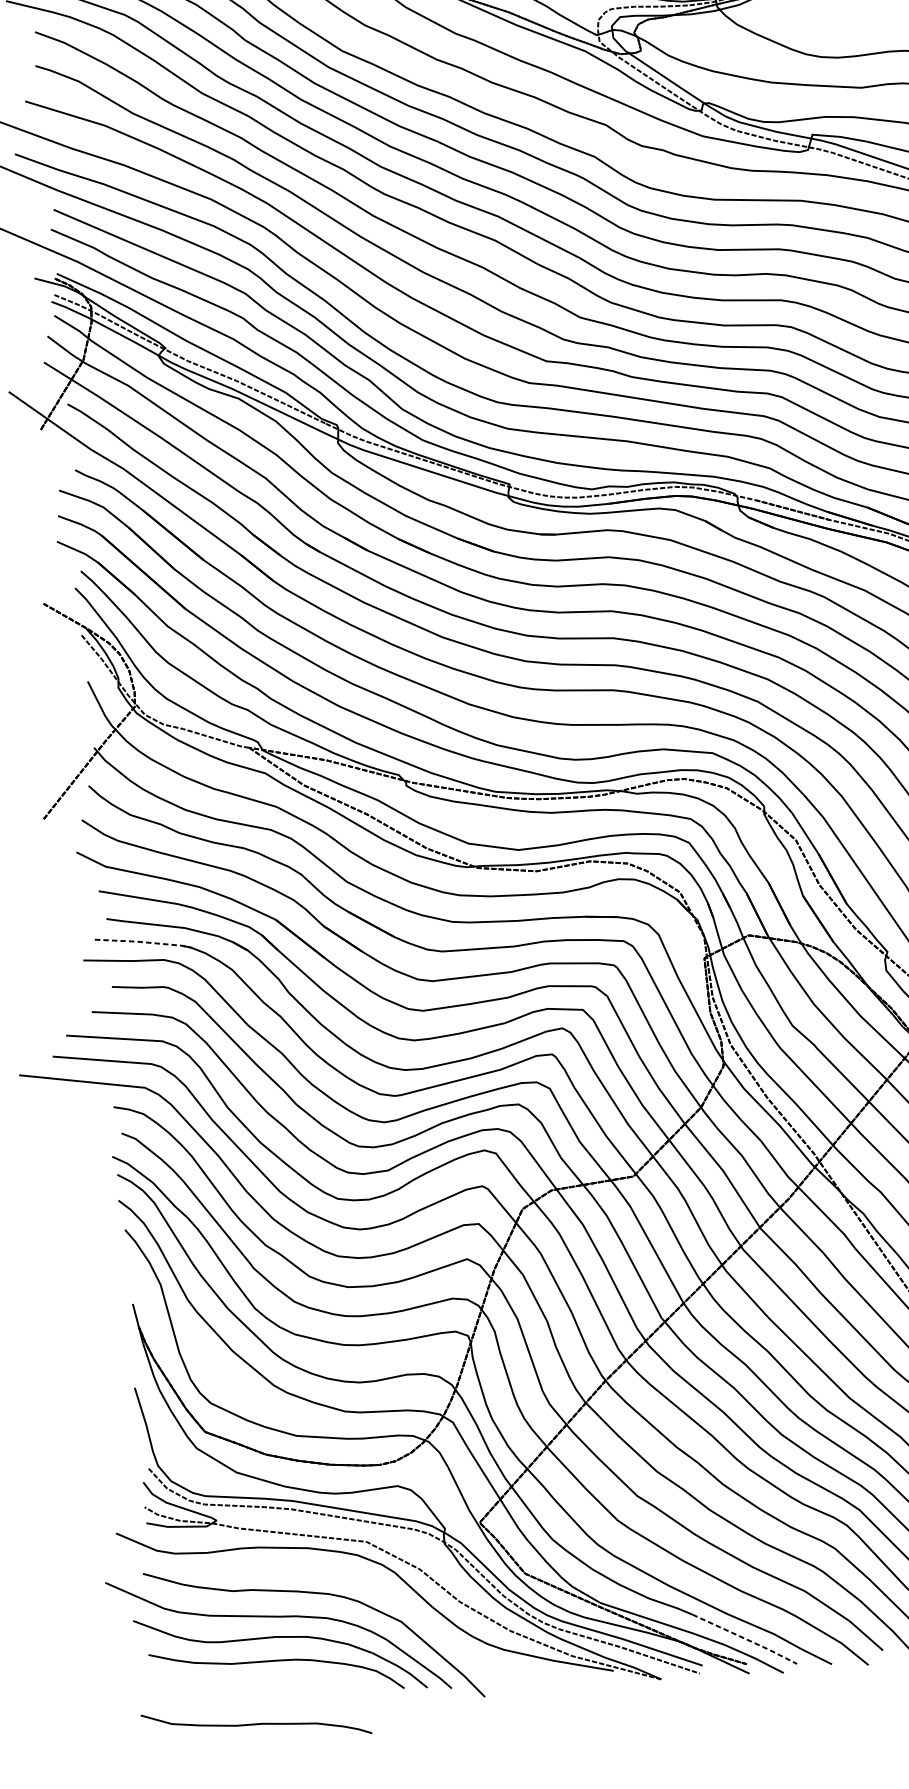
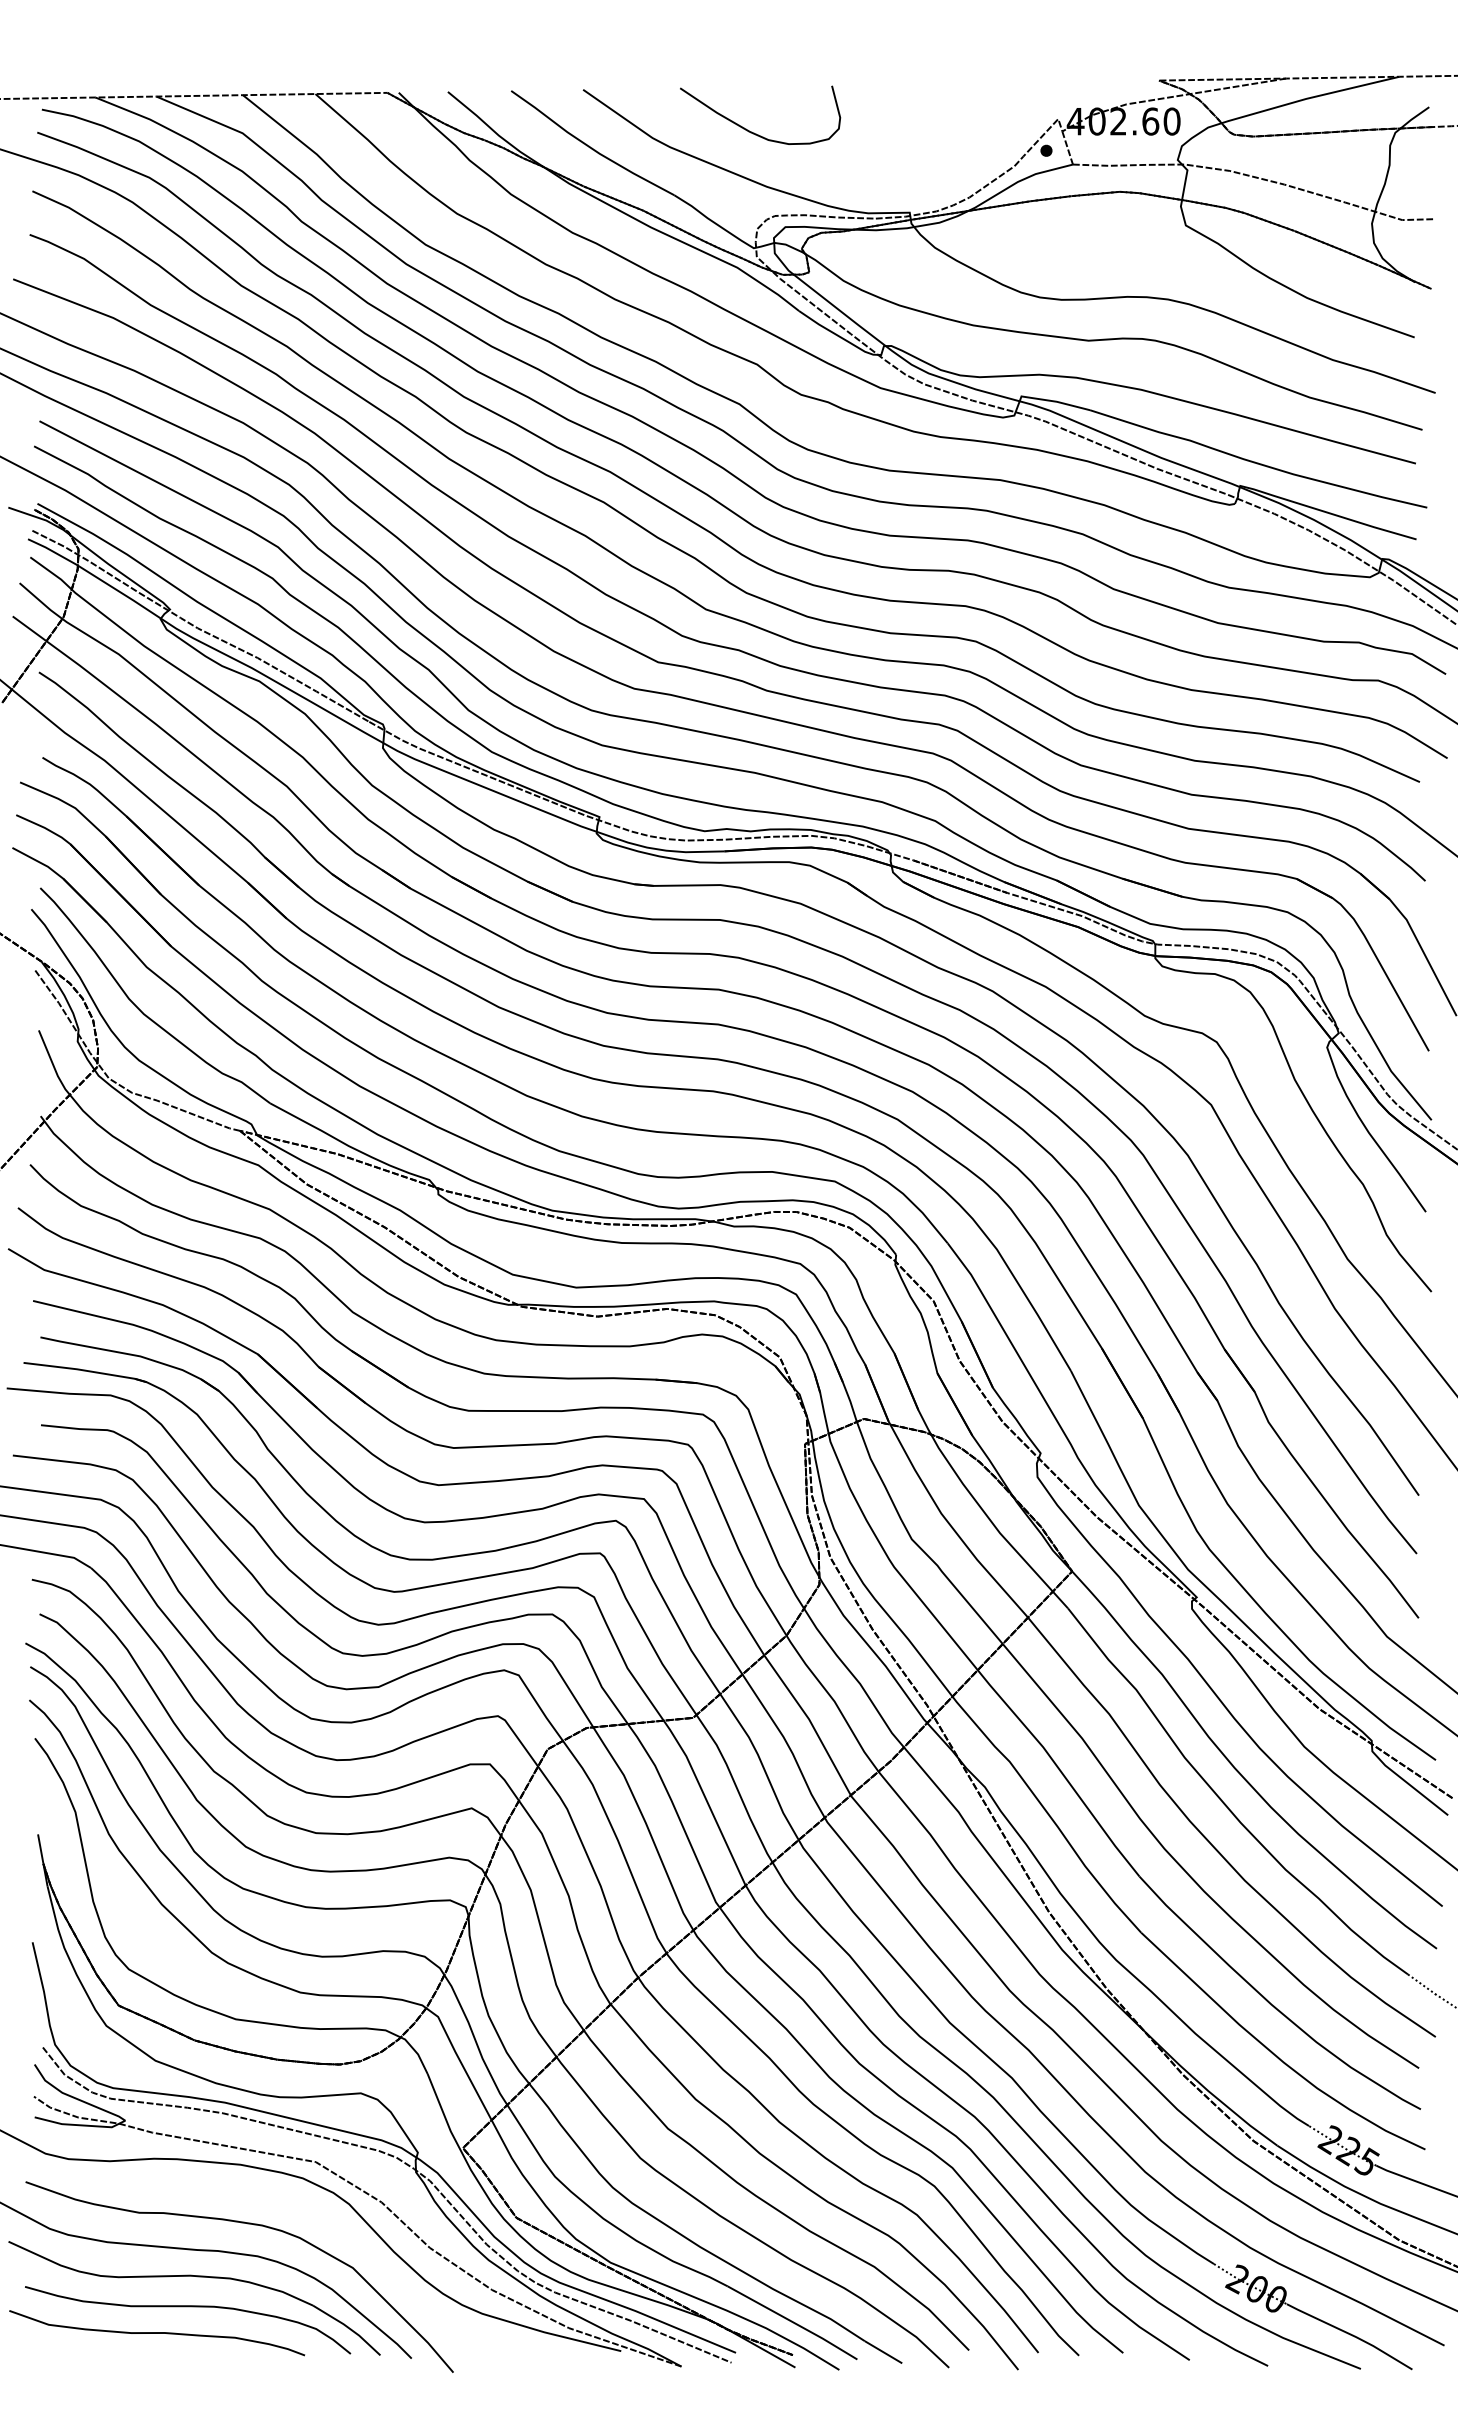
line: (144, 942) -> (86, 1370), dashed -> solid
line: (745, 1638) -> (793, 2322), dashed -> solid
curve: (256, 1724) -> (157, 2333), moved

